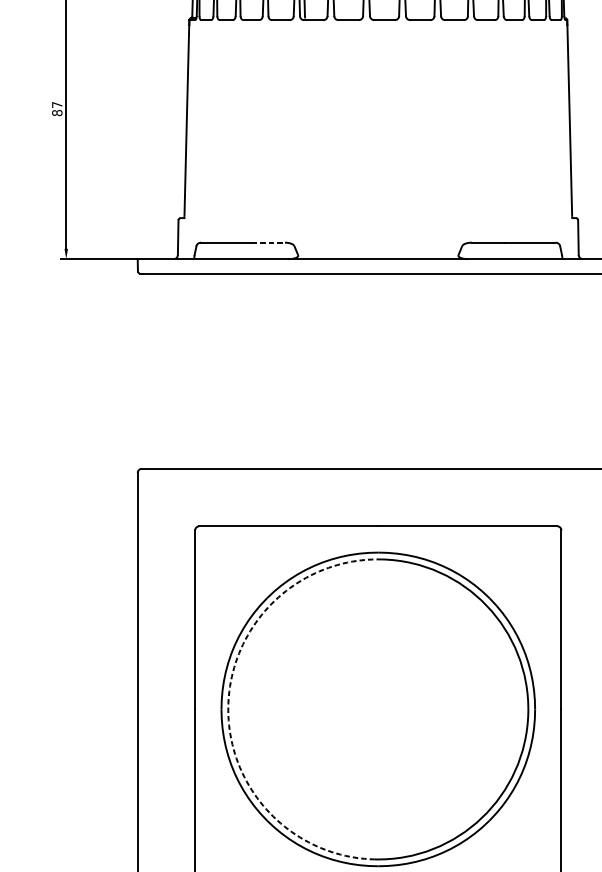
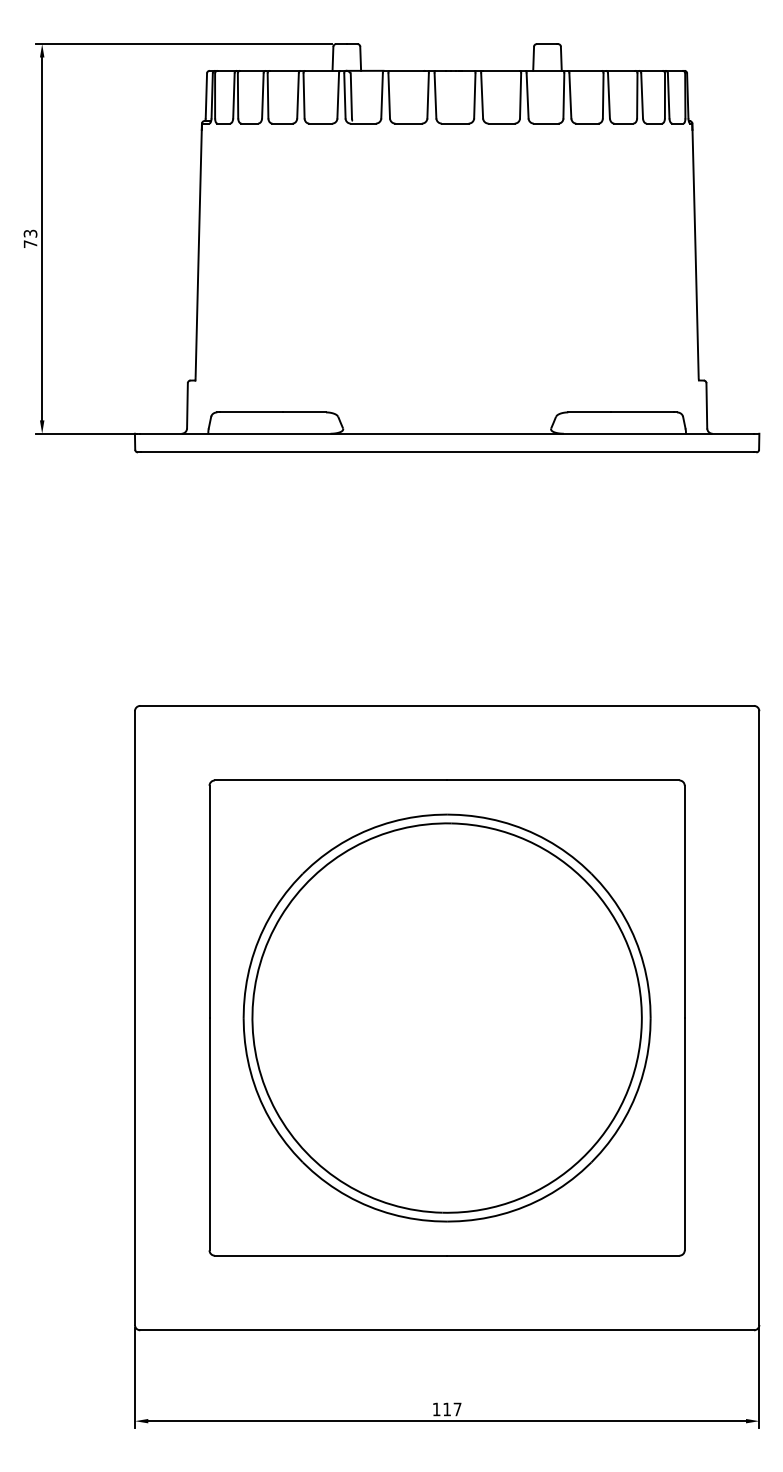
text: (57, 108) -> (30, 238), 87 -> 73
line: (269, 242) -> (305, 412), dashed -> solid
arc: (228, 705) -> (252, 1013), dashed -> solid

